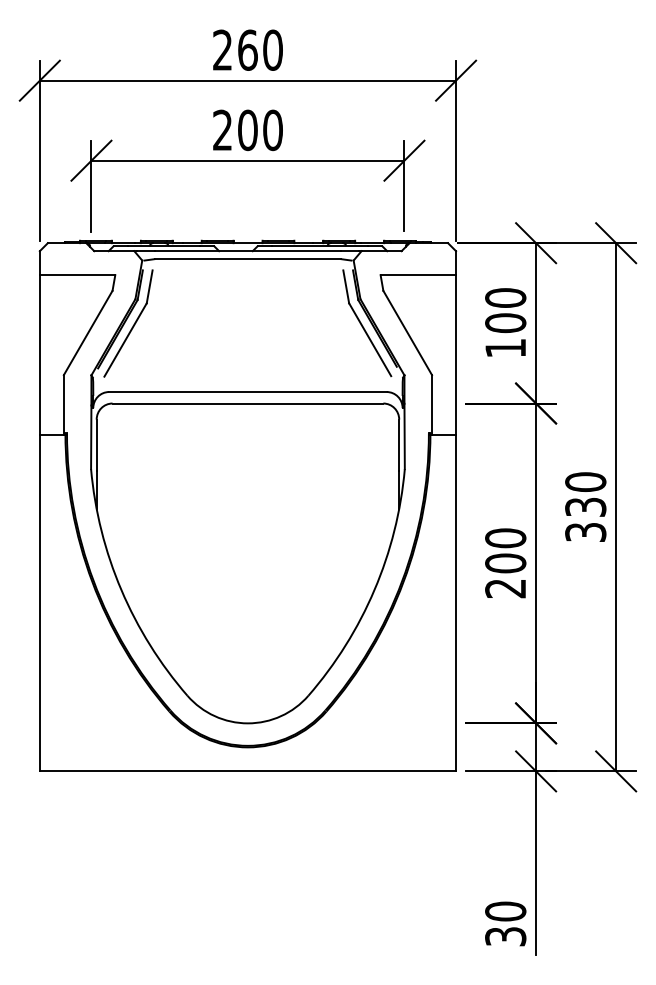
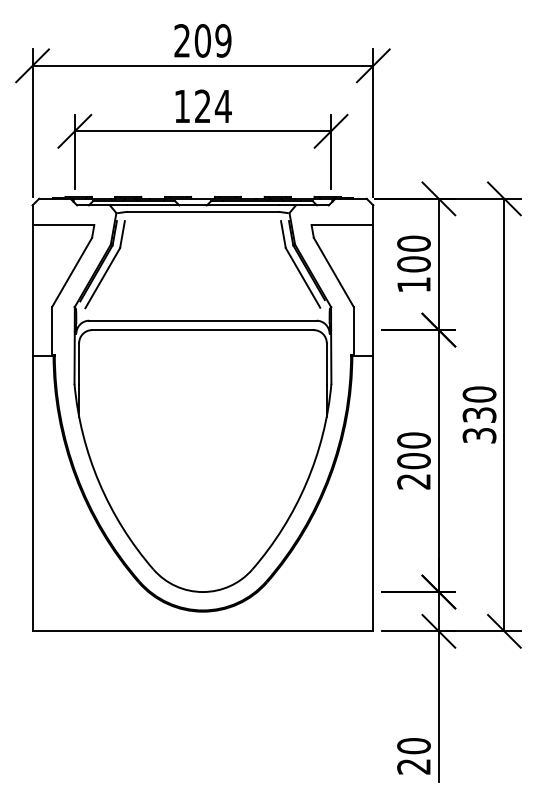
text: (260, 49) -> (213, 40), 260 -> 209
text: (248, 130) -> (203, 106), 200 -> 124
text: (505, 936) -> (413, 766), 30 -> 20

